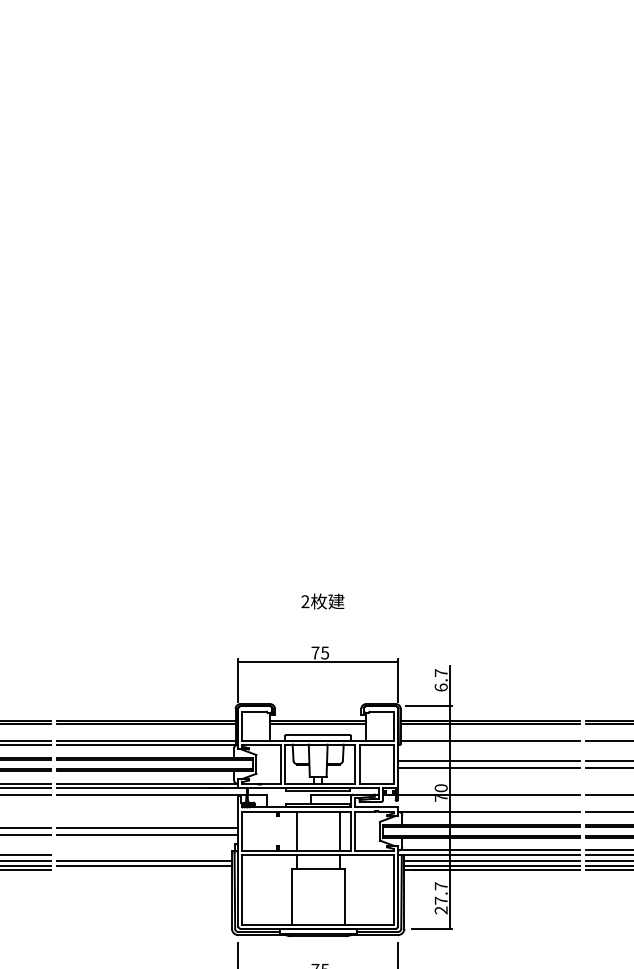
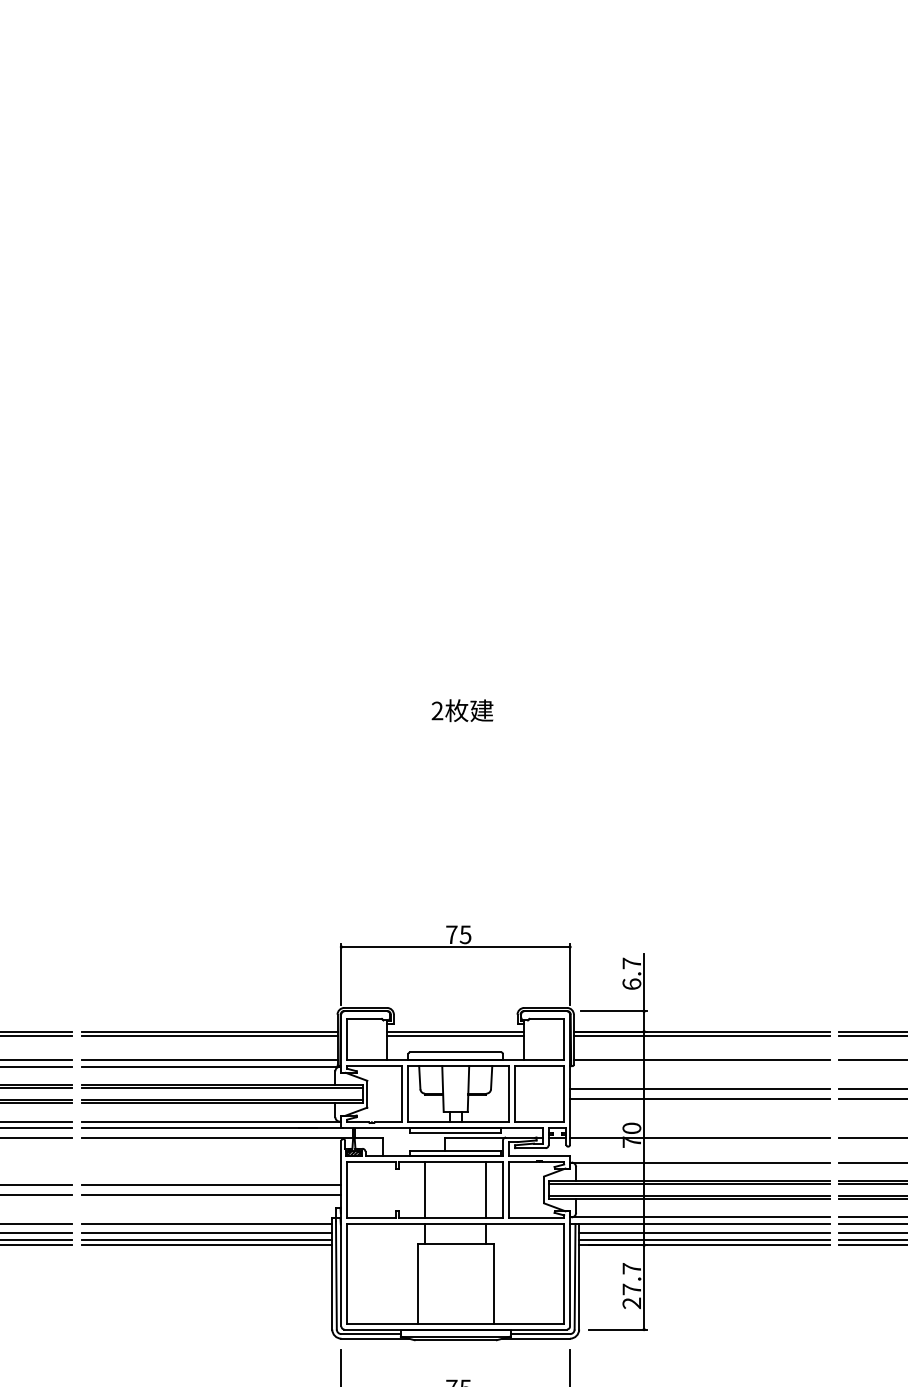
text: (322, 601) -> (461, 710), moved
line: (143, 855) -> (205, 1224), added
line: (143, 869) -> (205, 1244), added

